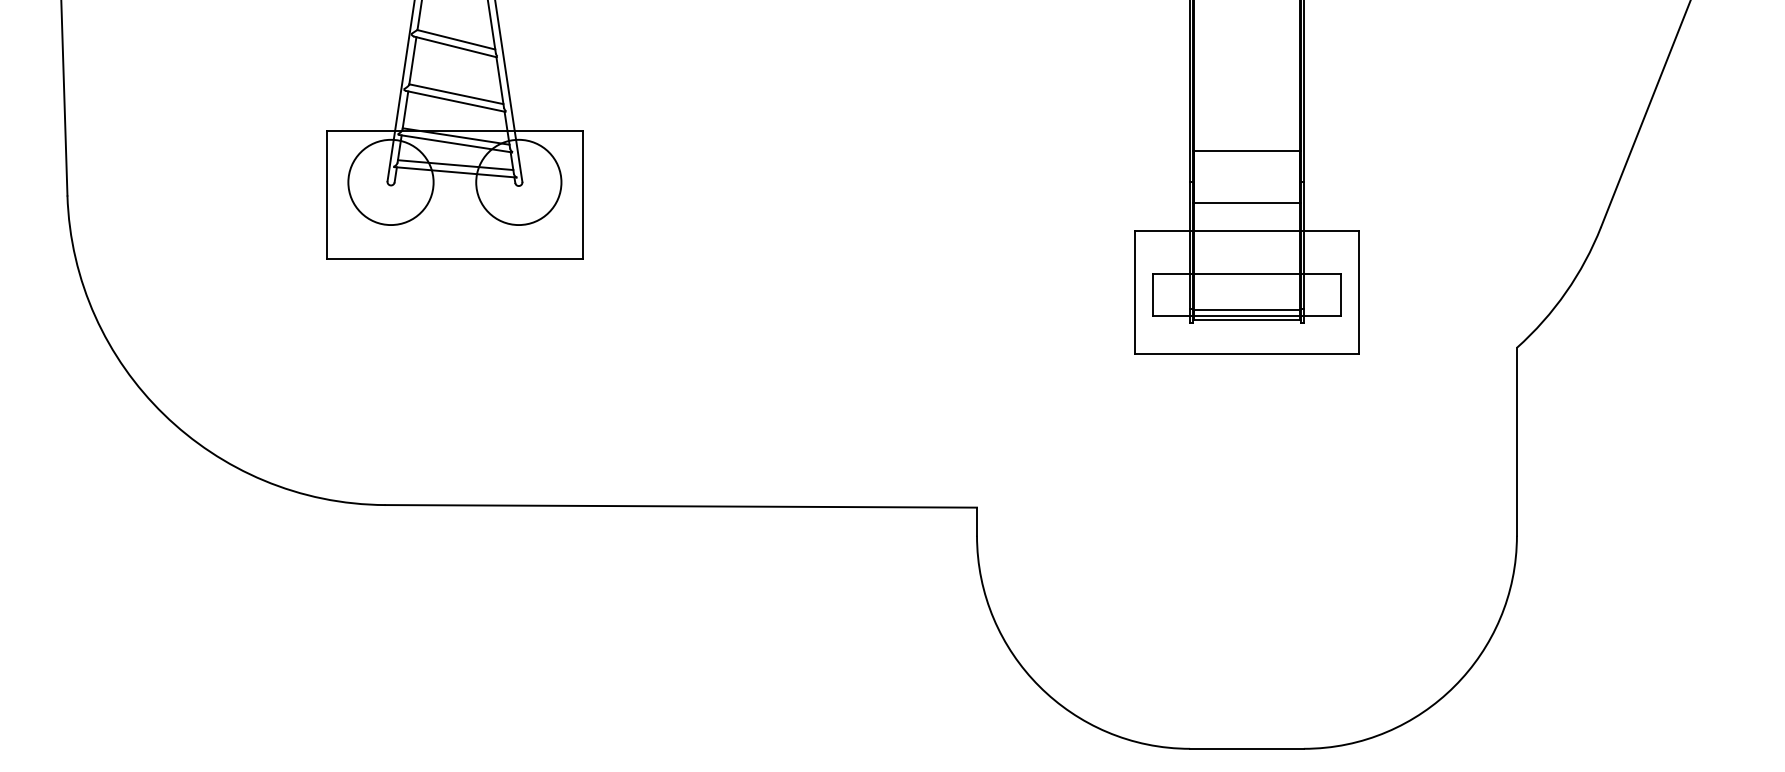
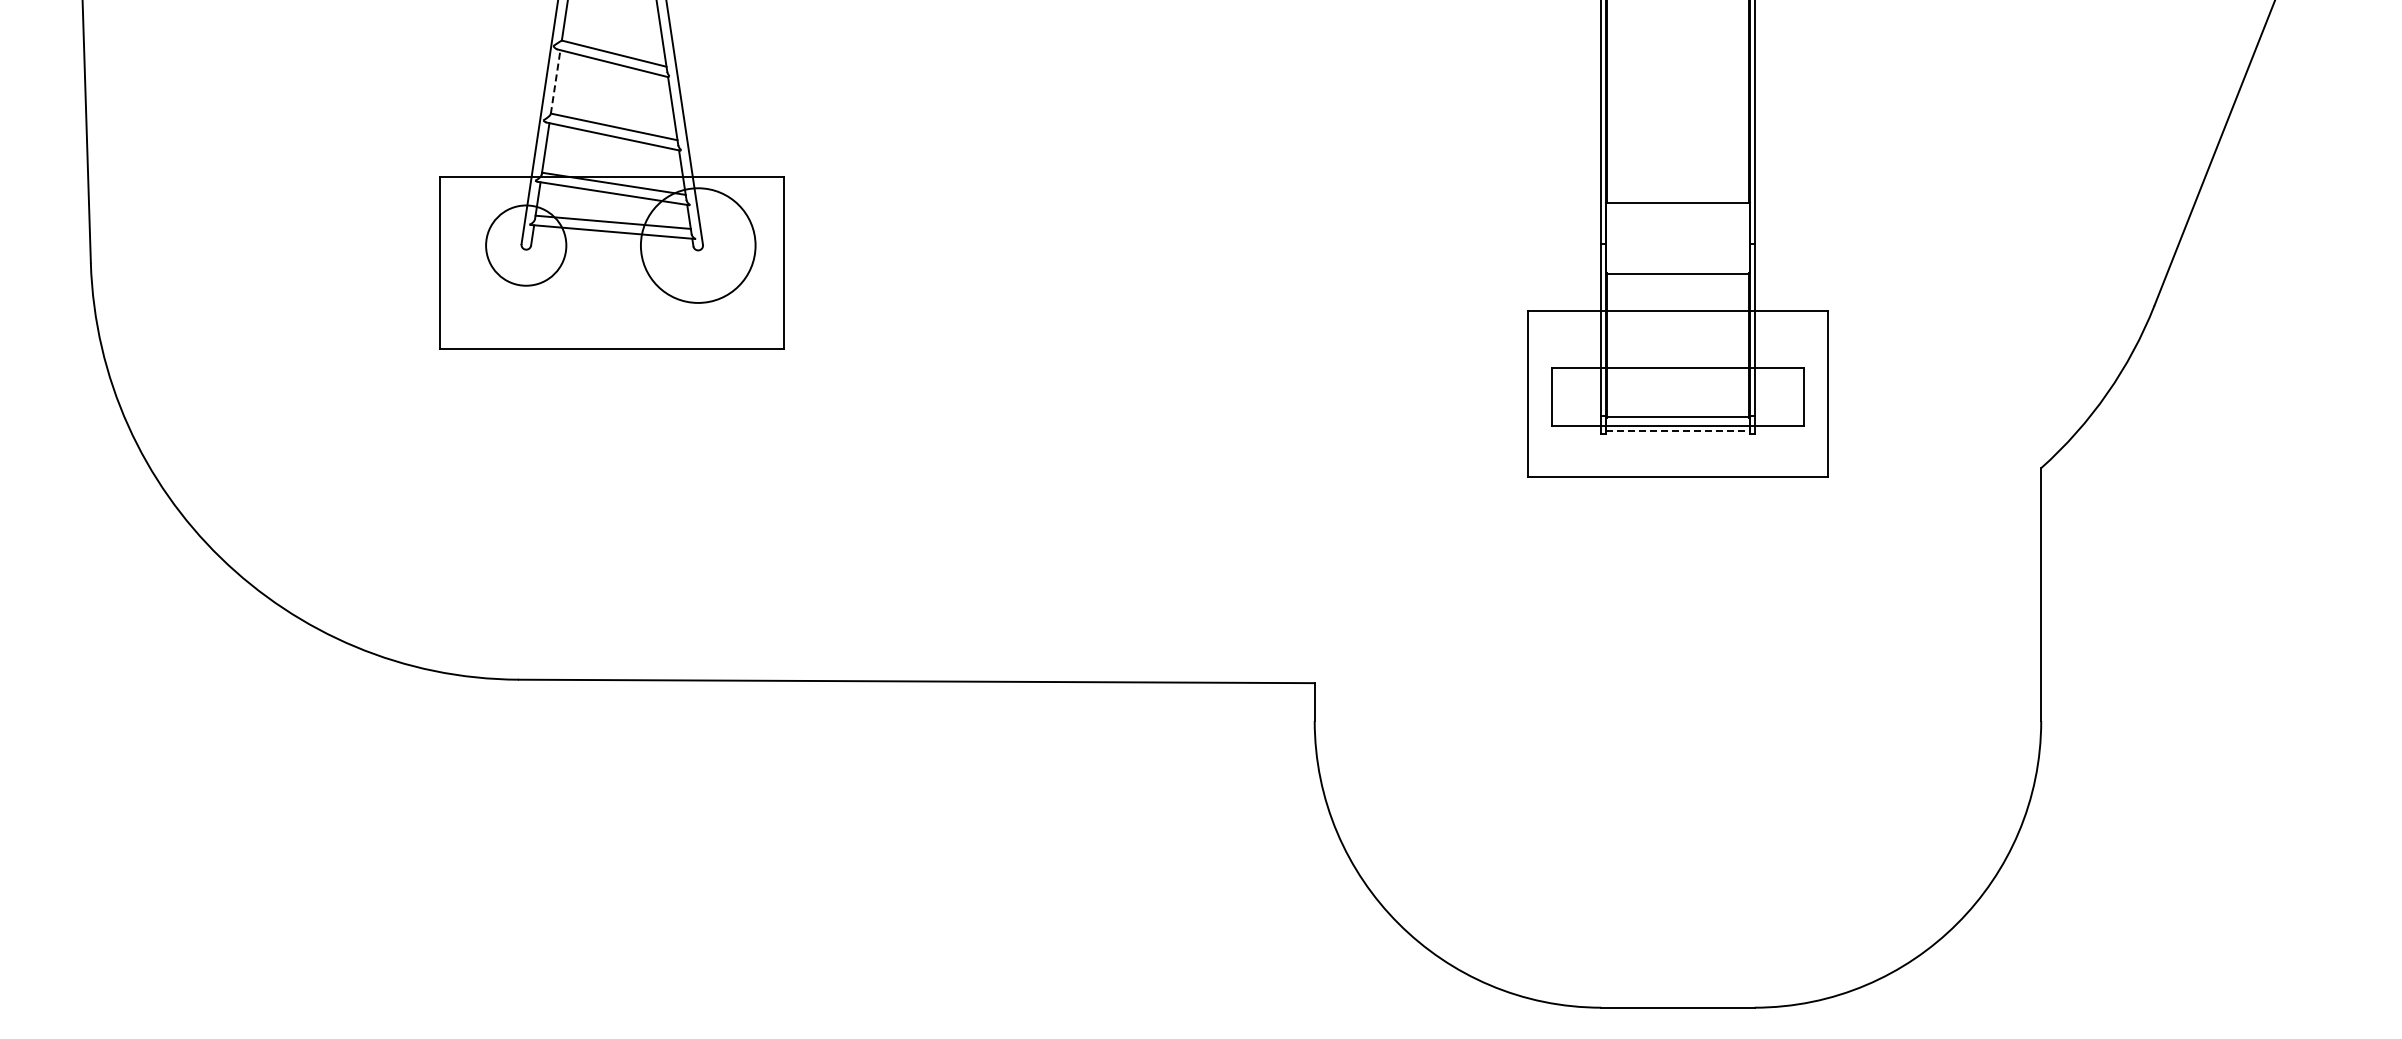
line: (412, 60) -> (555, 81), solid -> dashed
circle: (390, 182) -> (525, 245), size x0.7
line: (1246, 320) -> (1677, 431), solid -> dashed

